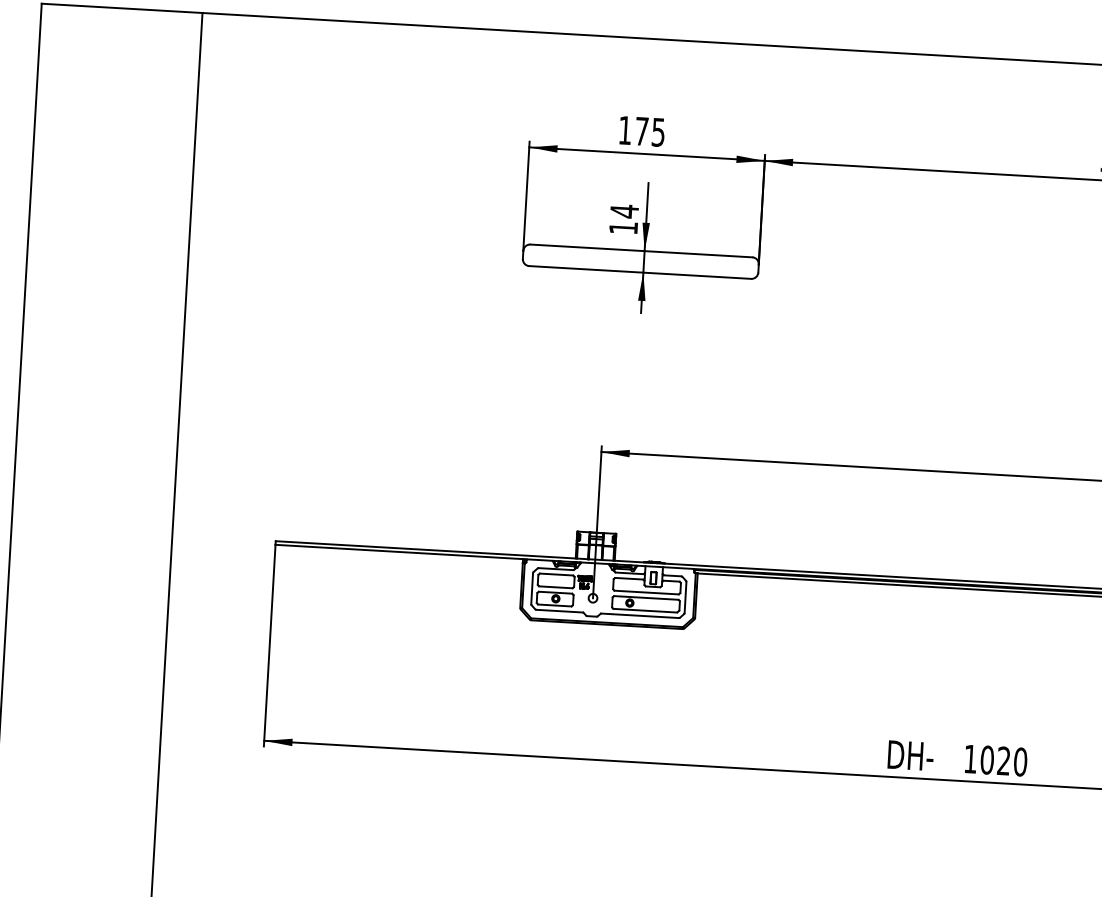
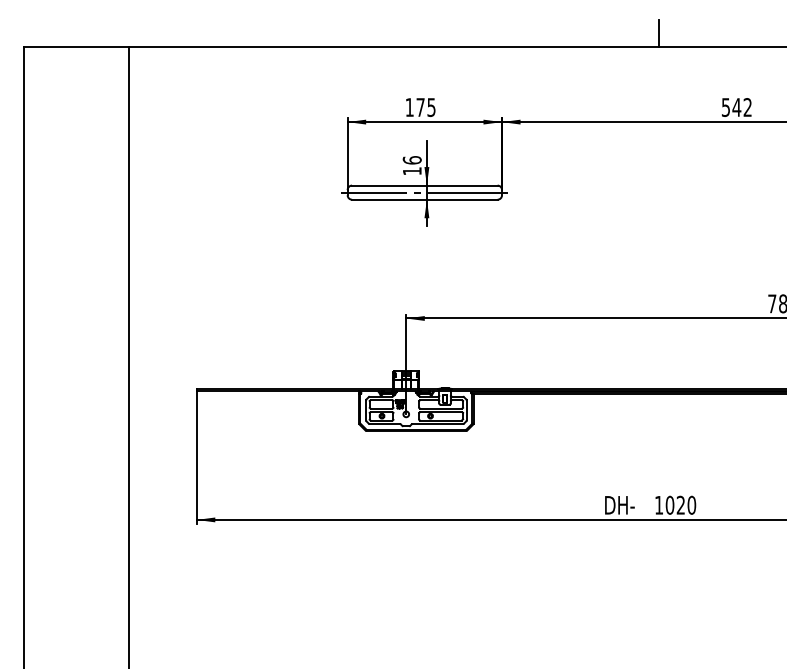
line: (1012, 39) -> (659, 33), added
text: (623, 209) -> (411, 159), 14 -> 16
line: (640, 261) -> (424, 192), added

